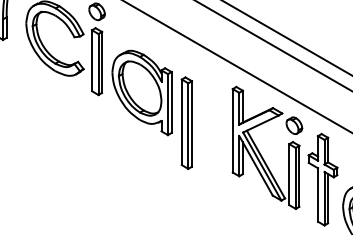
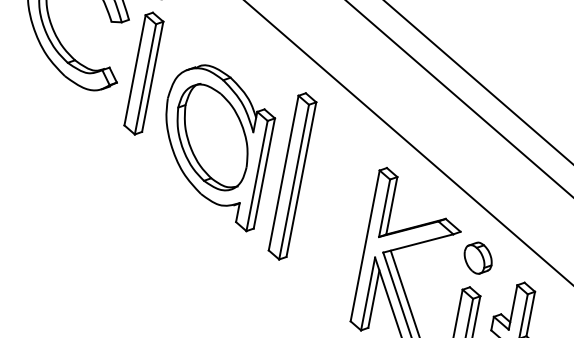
part: (186, 122) -> (292, 175), moved

